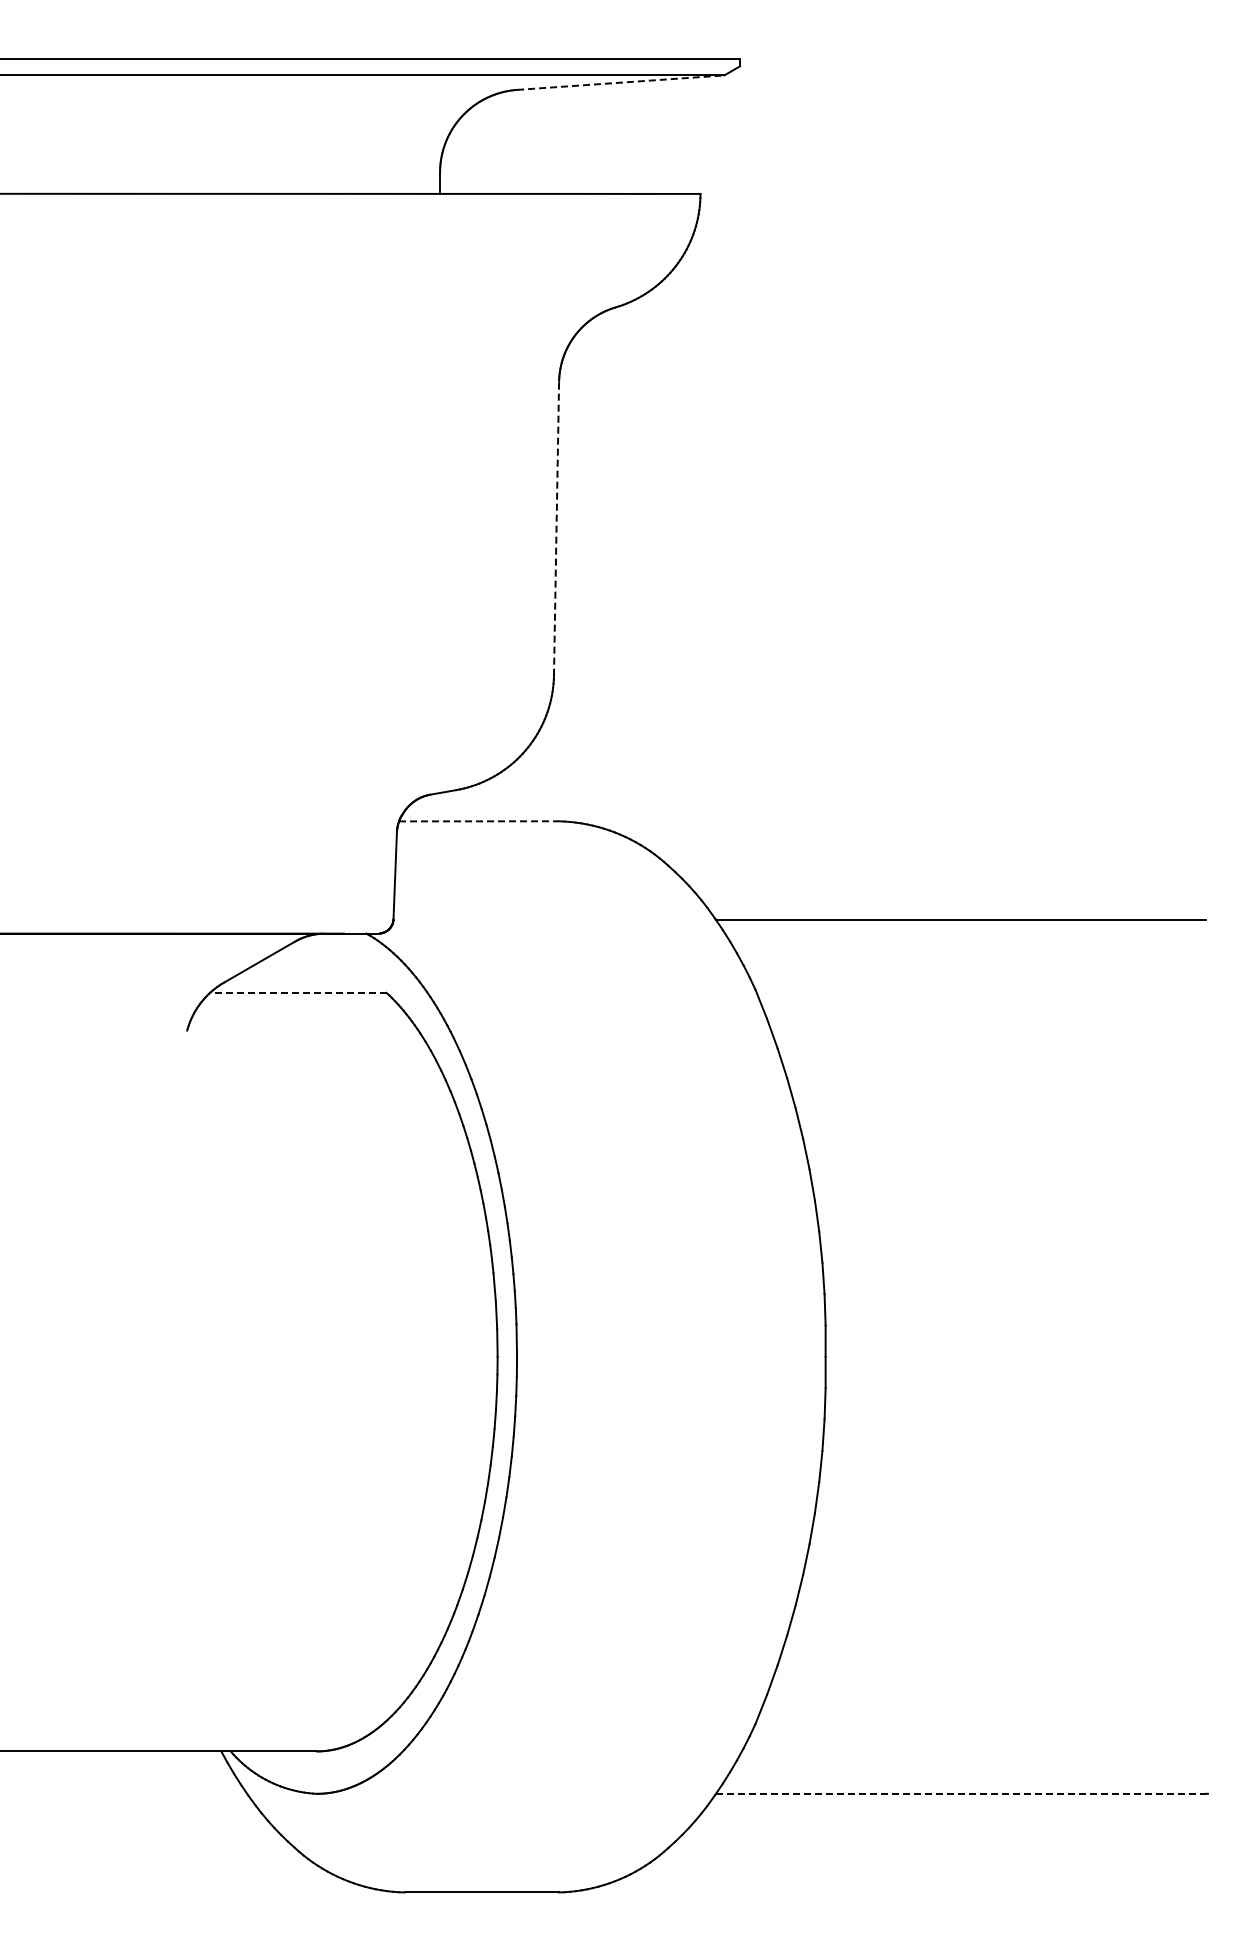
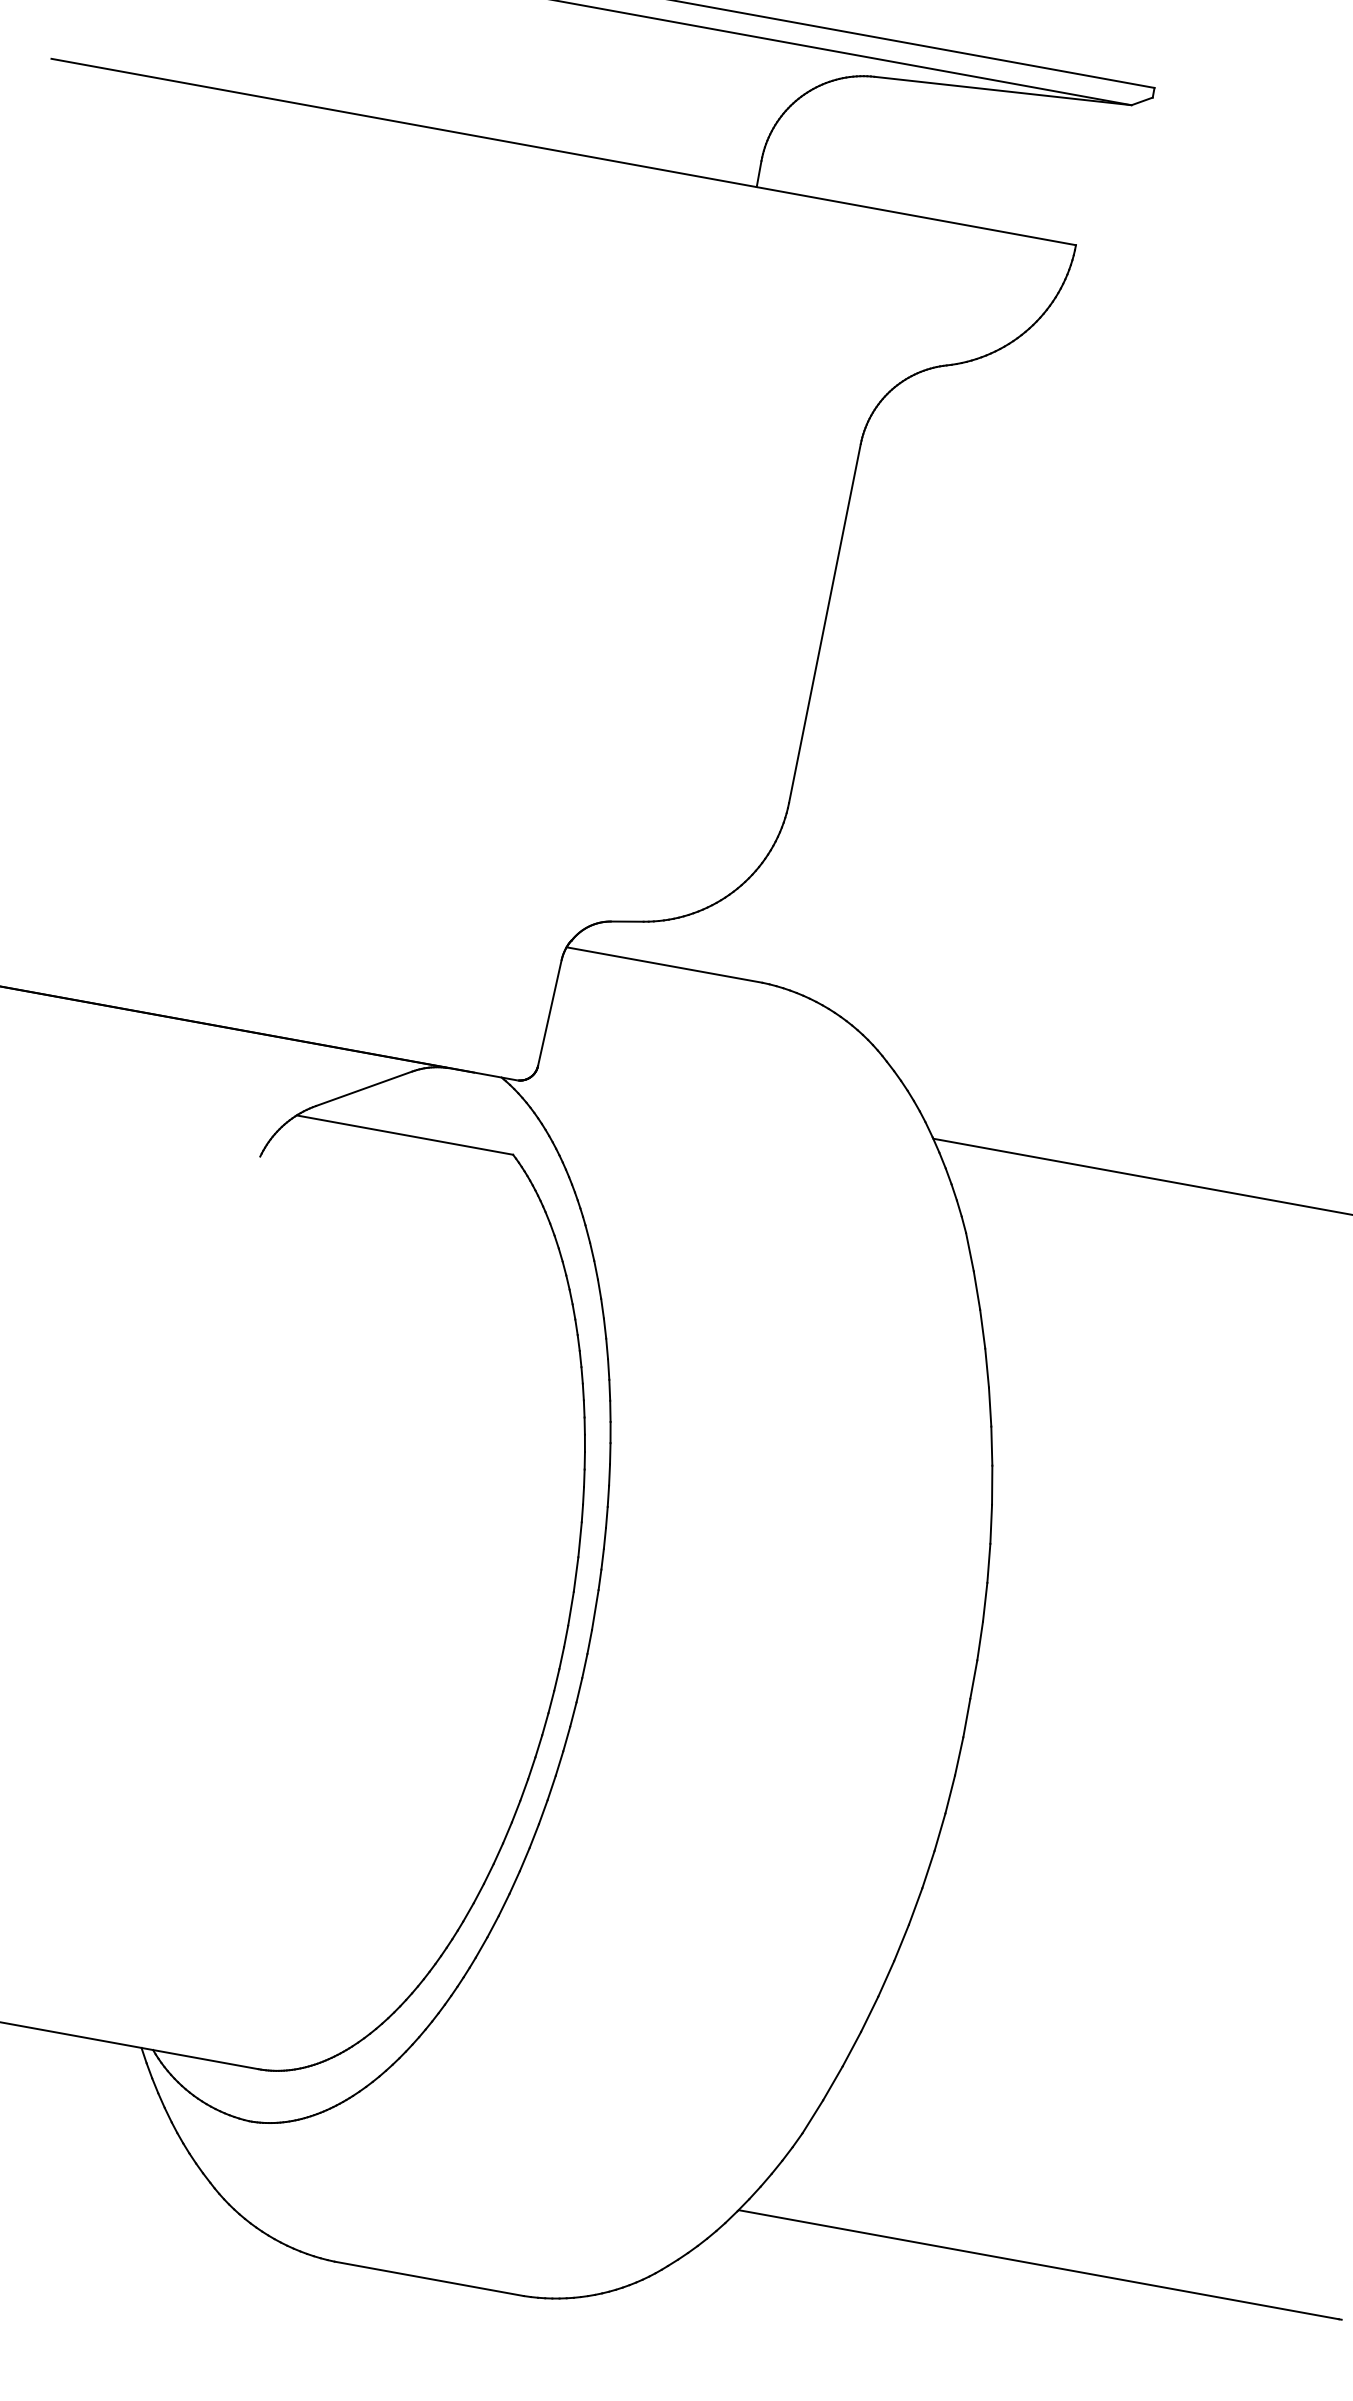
line: (620, 82) -> (1002, 90), dashed -> solid
line: (556, 528) -> (824, 623), dashed -> solid
line: (478, 821) -> (664, 965), dashed -> solid
line: (297, 992) -> (404, 1134), dashed -> solid
line: (960, 1793) -> (1038, 2264), dashed -> solid

